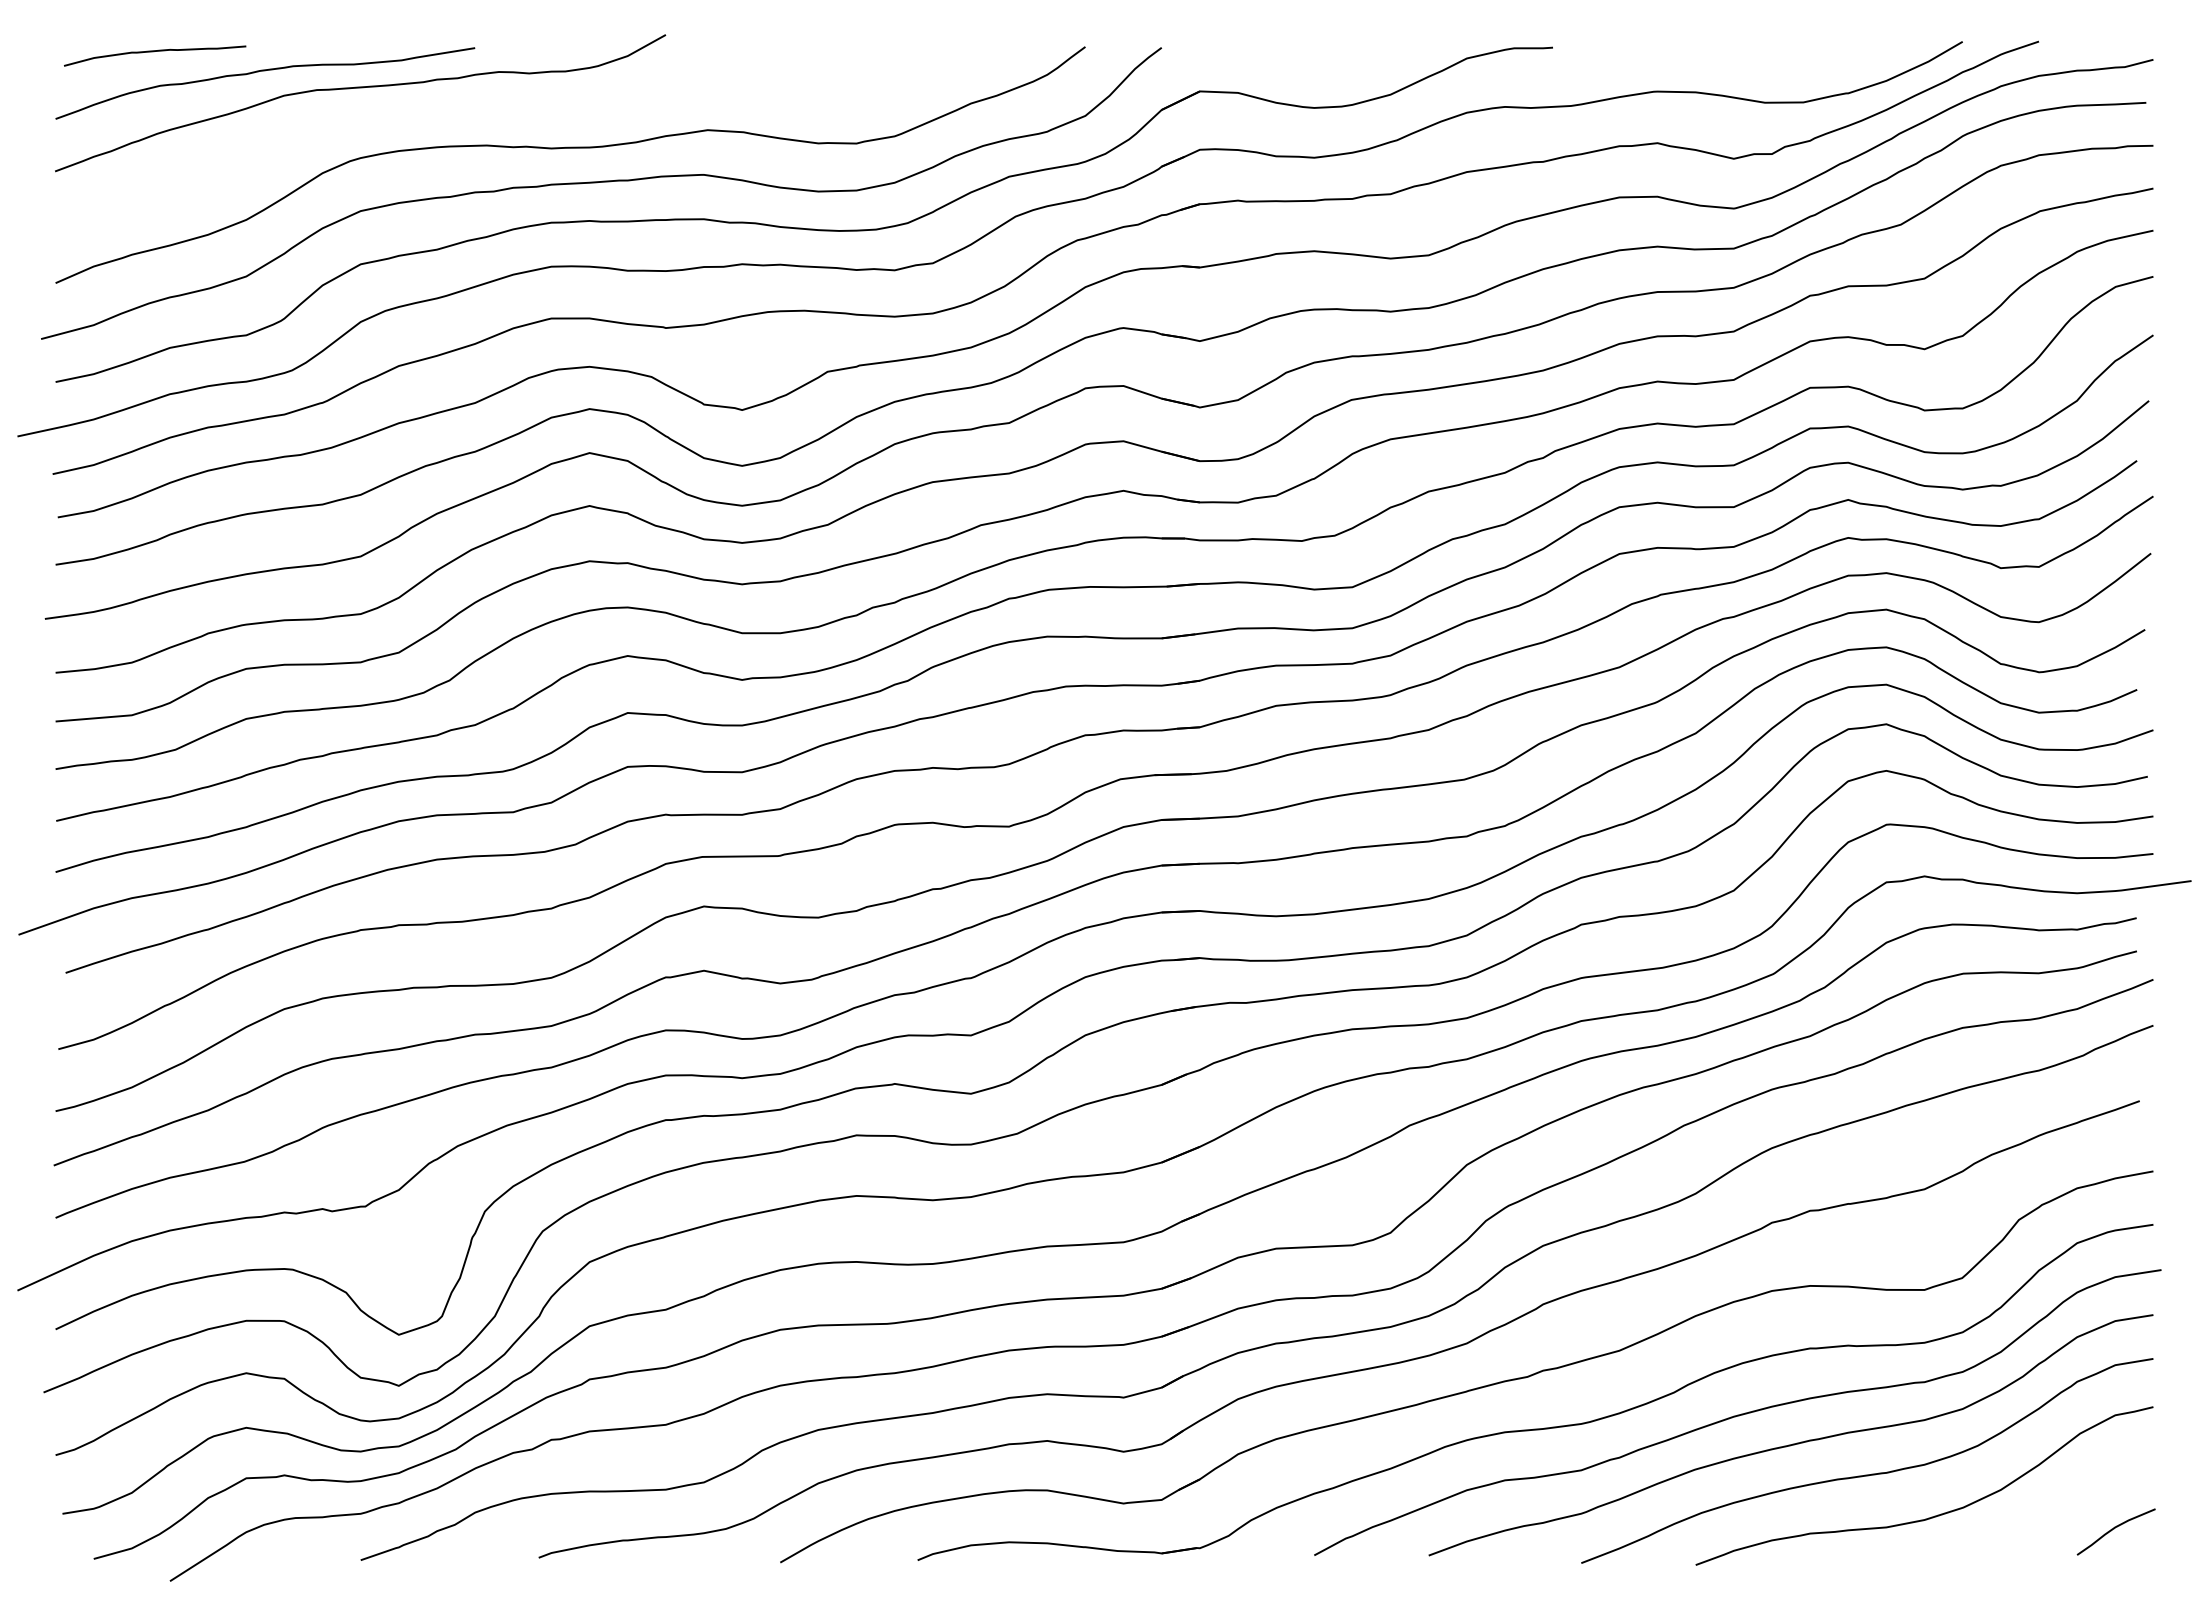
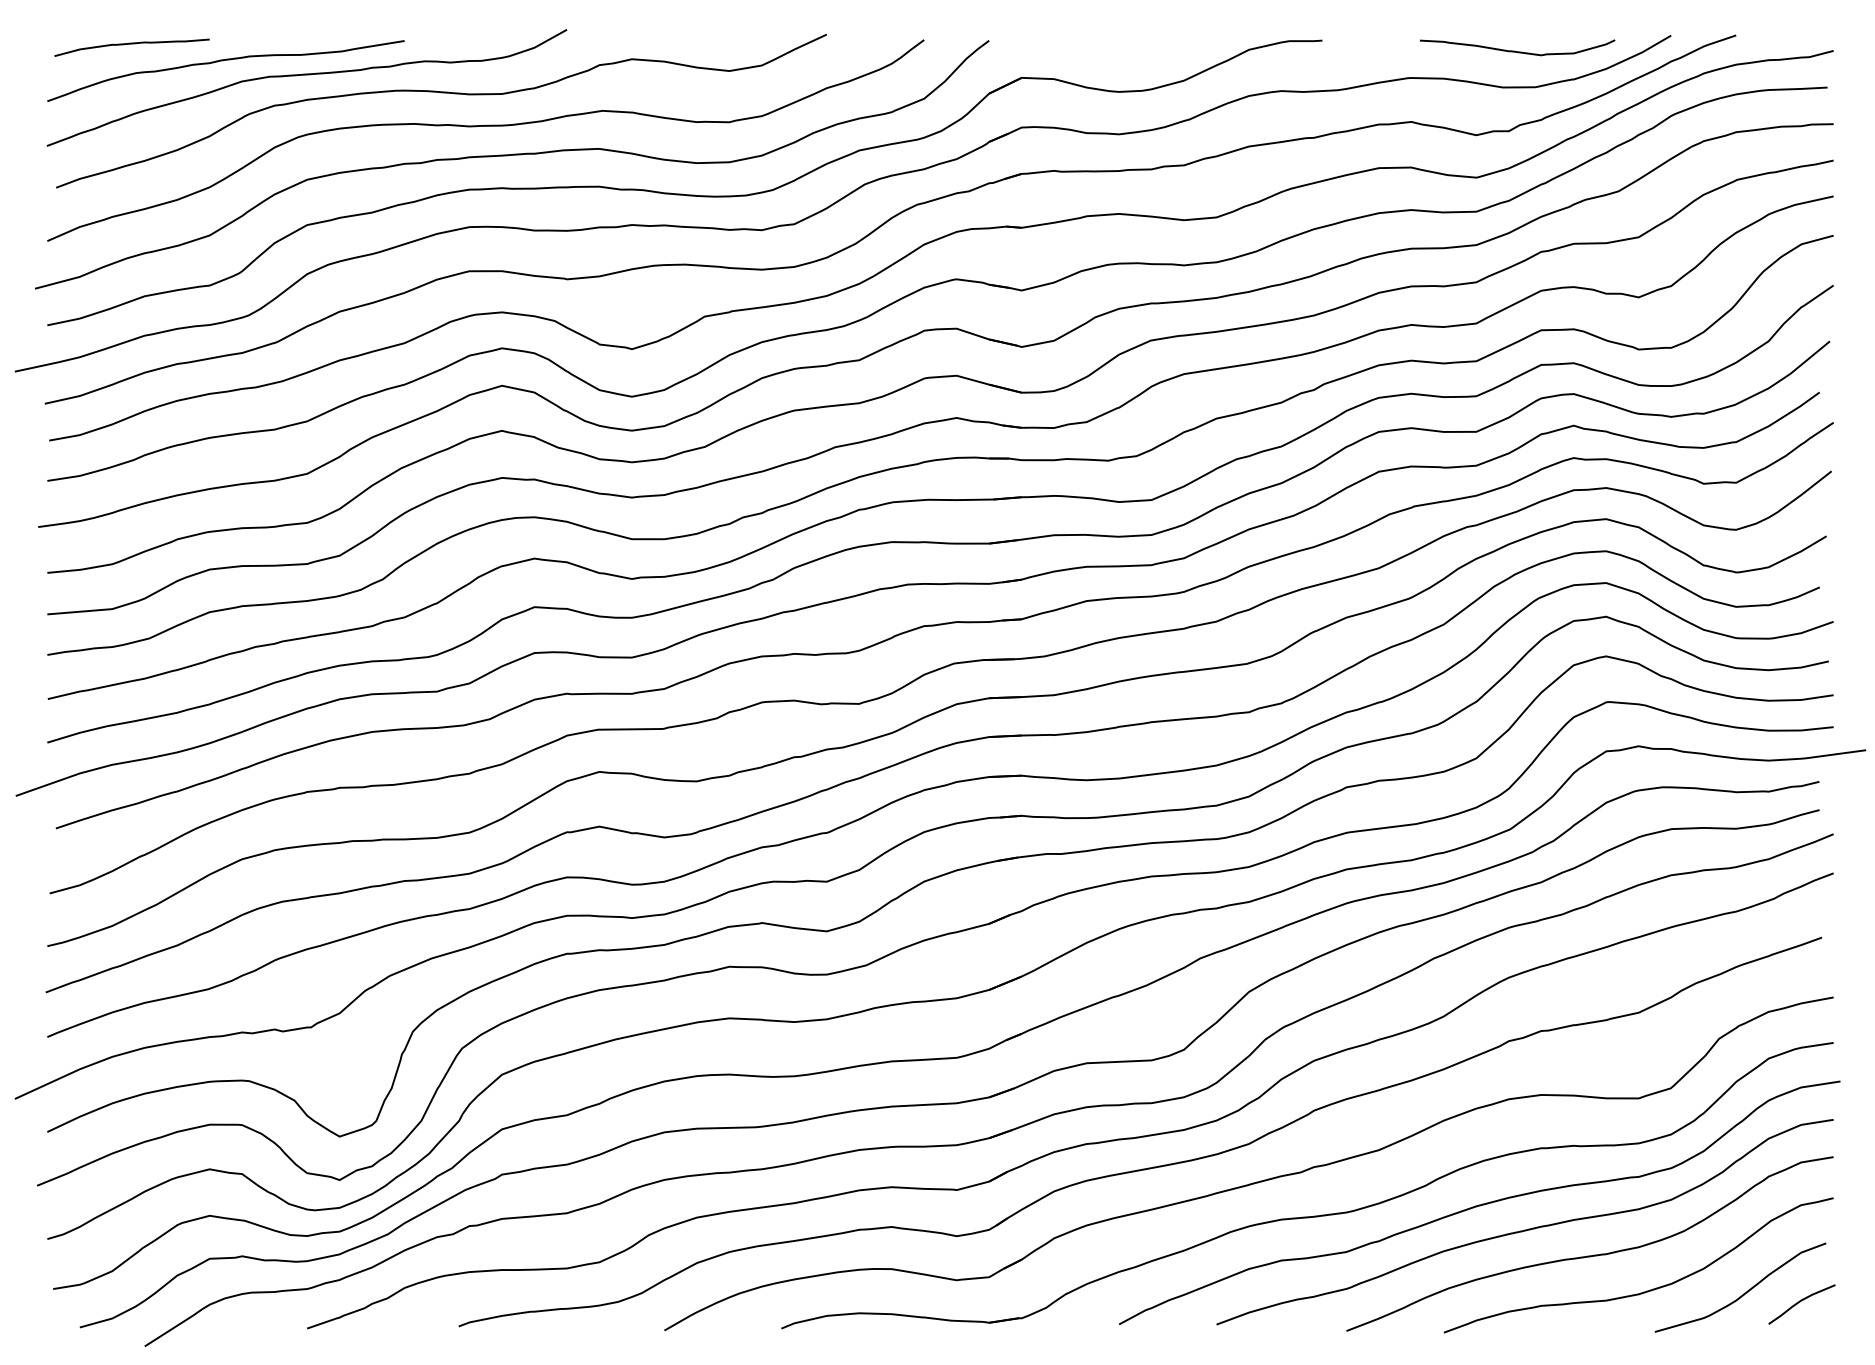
curve: (1782, 60) -> (1517, 51), added
curve: (518, 109) -> (441, 93), added
curve: (2048, 1517) -> (1744, 1292), added

